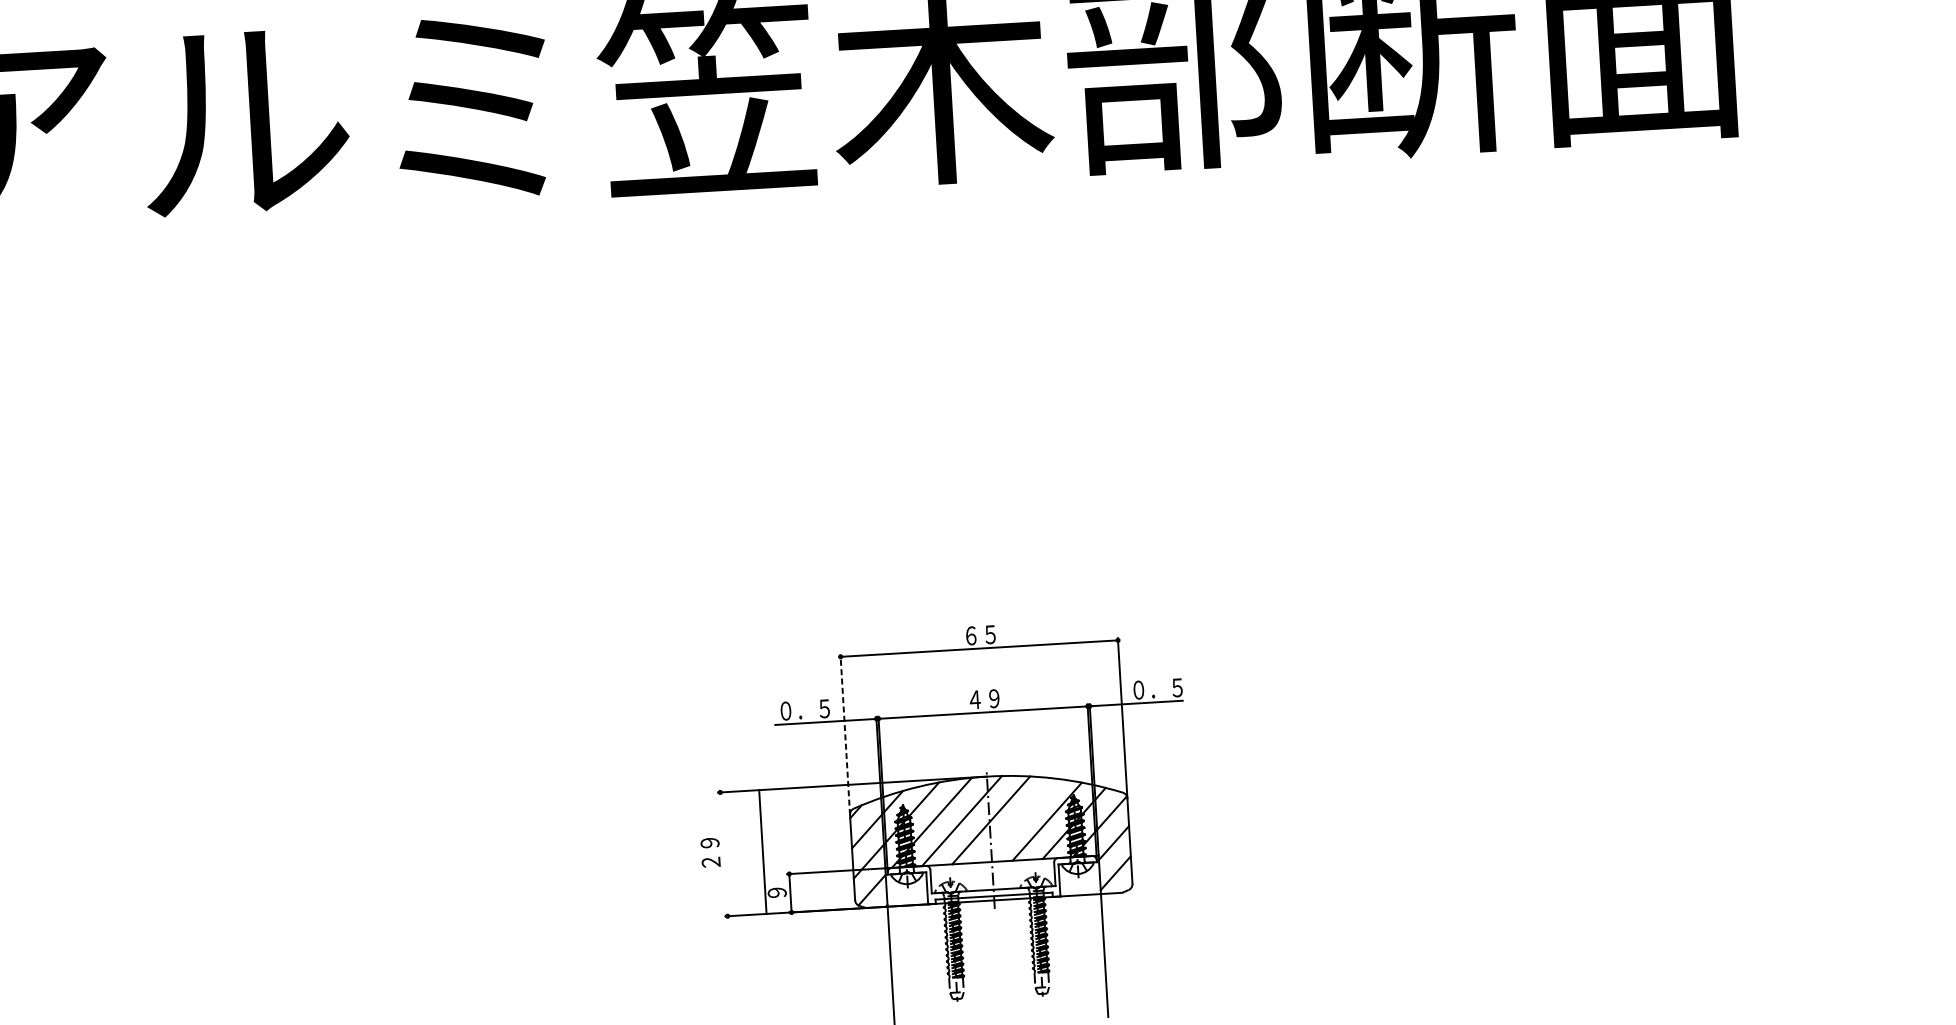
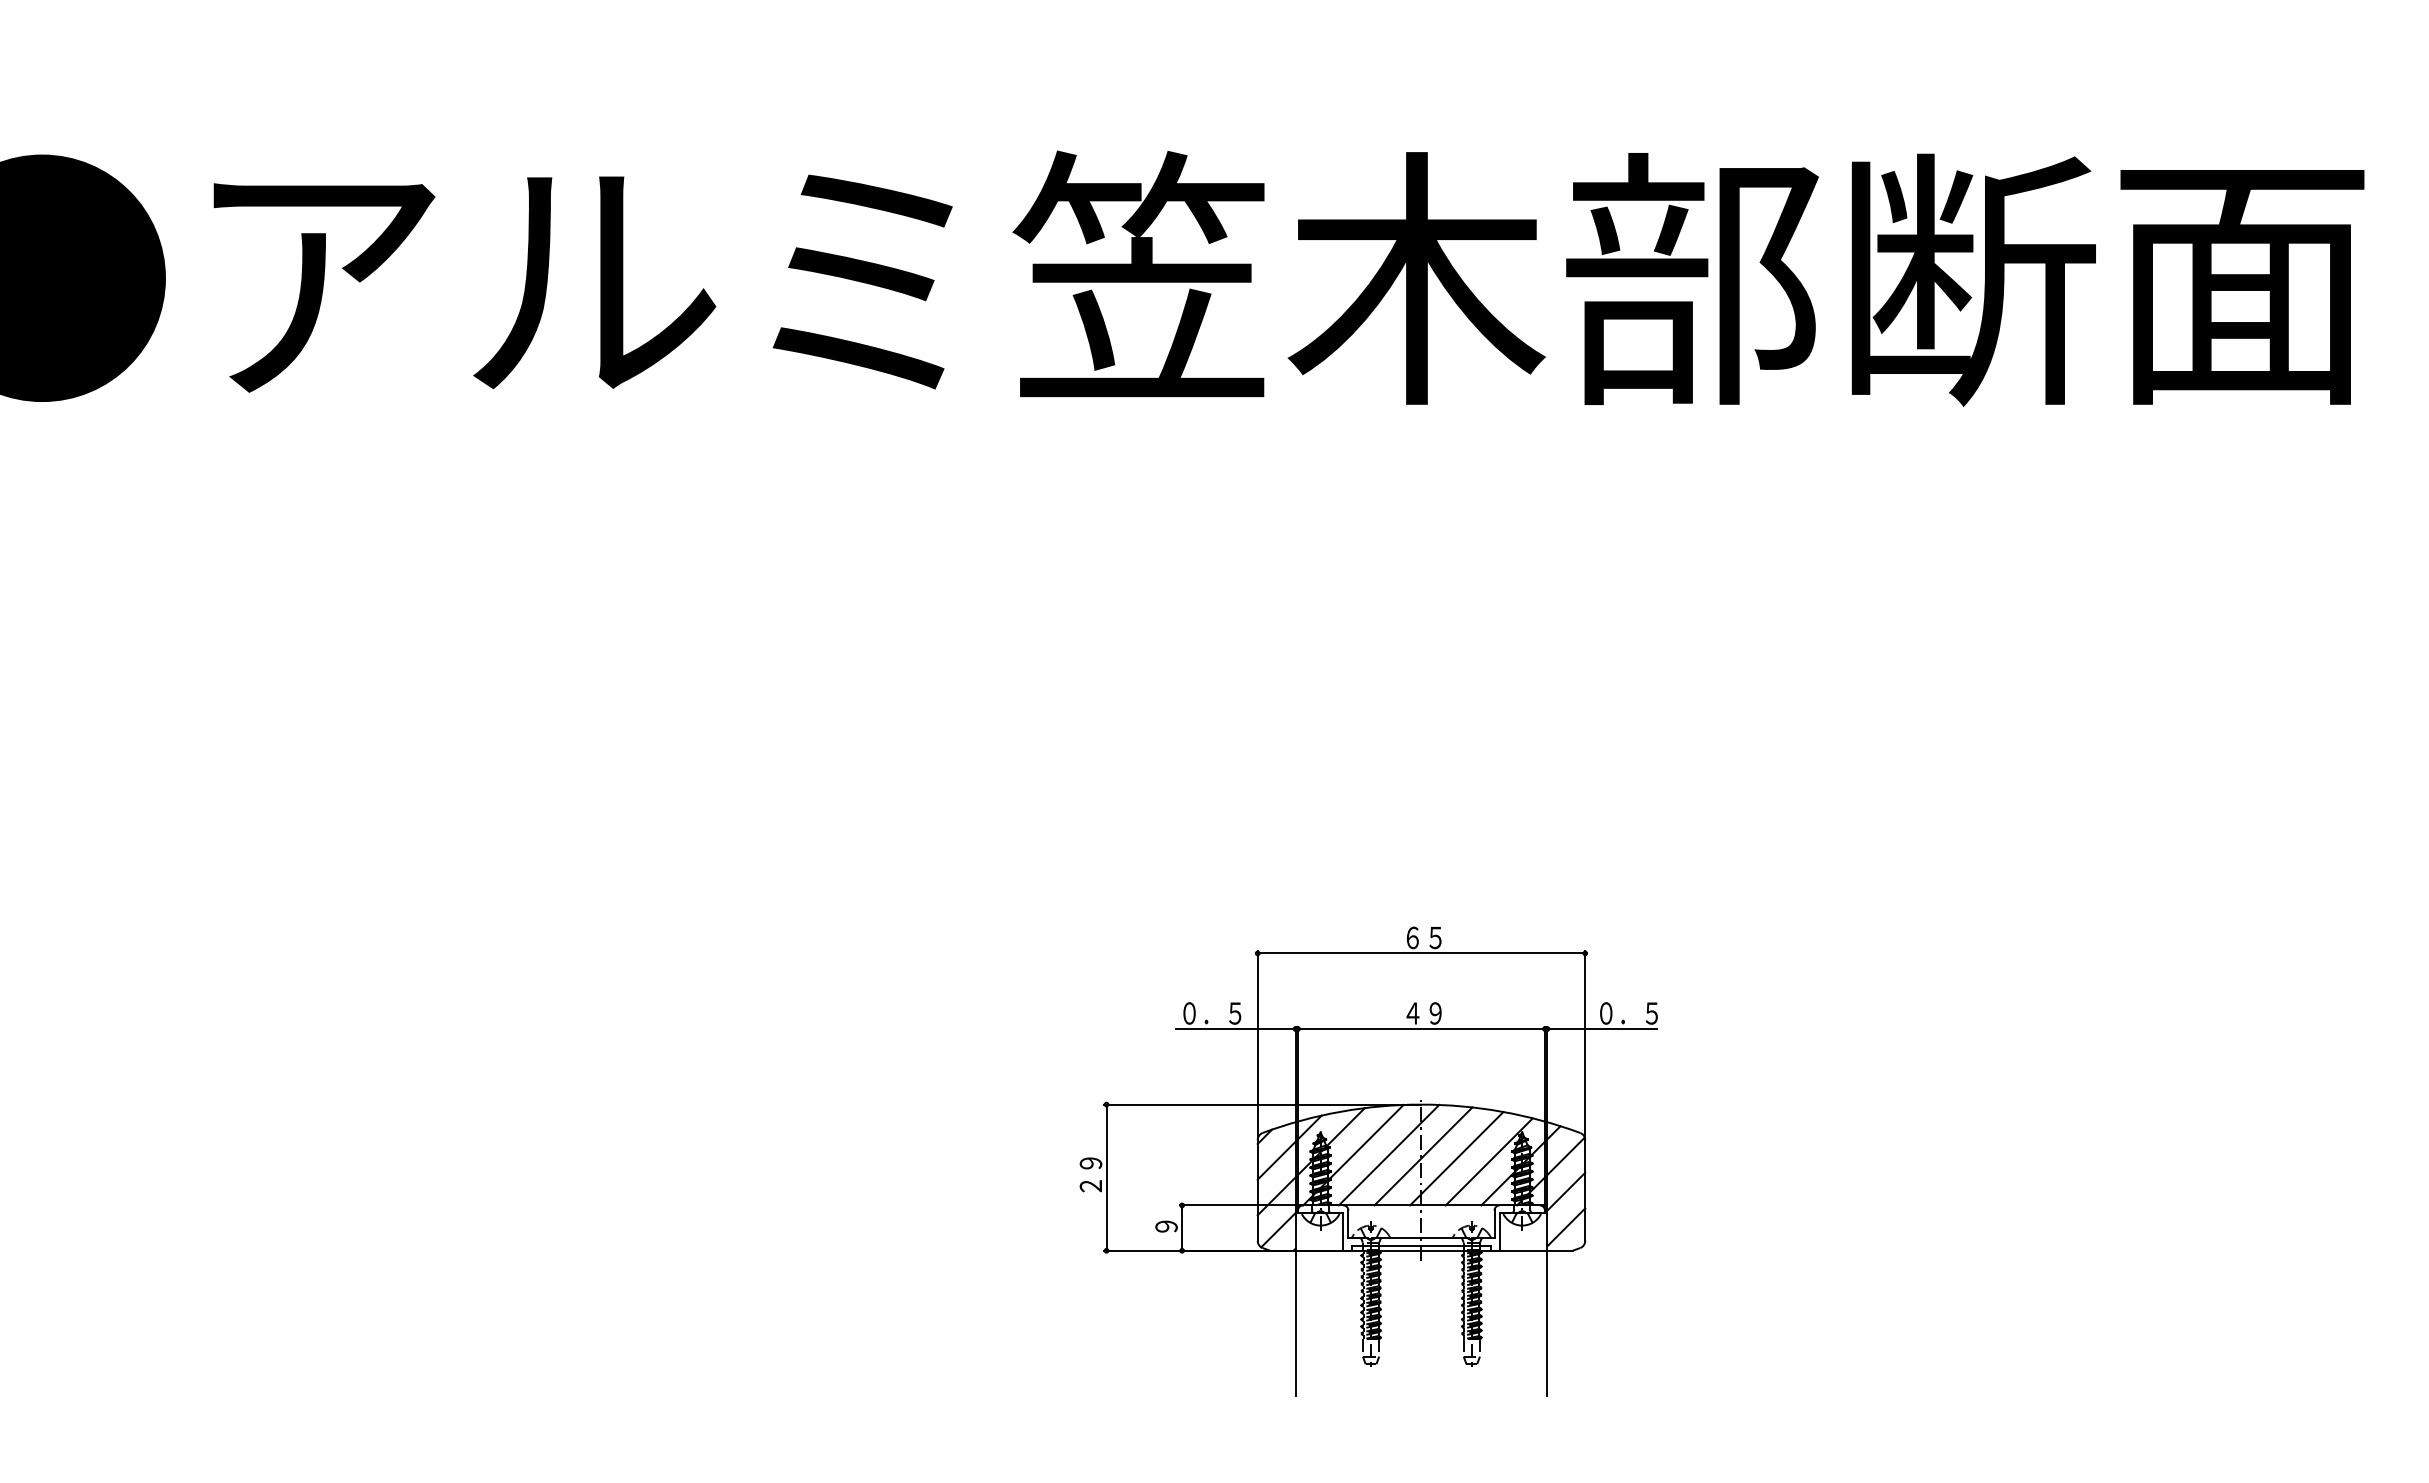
line: (845, 734) -> (1257, 1045), dashed -> solid
line: (1019, 820) -> (1456, 1158), added
line: (762, 851) -> (1106, 1177), moved

